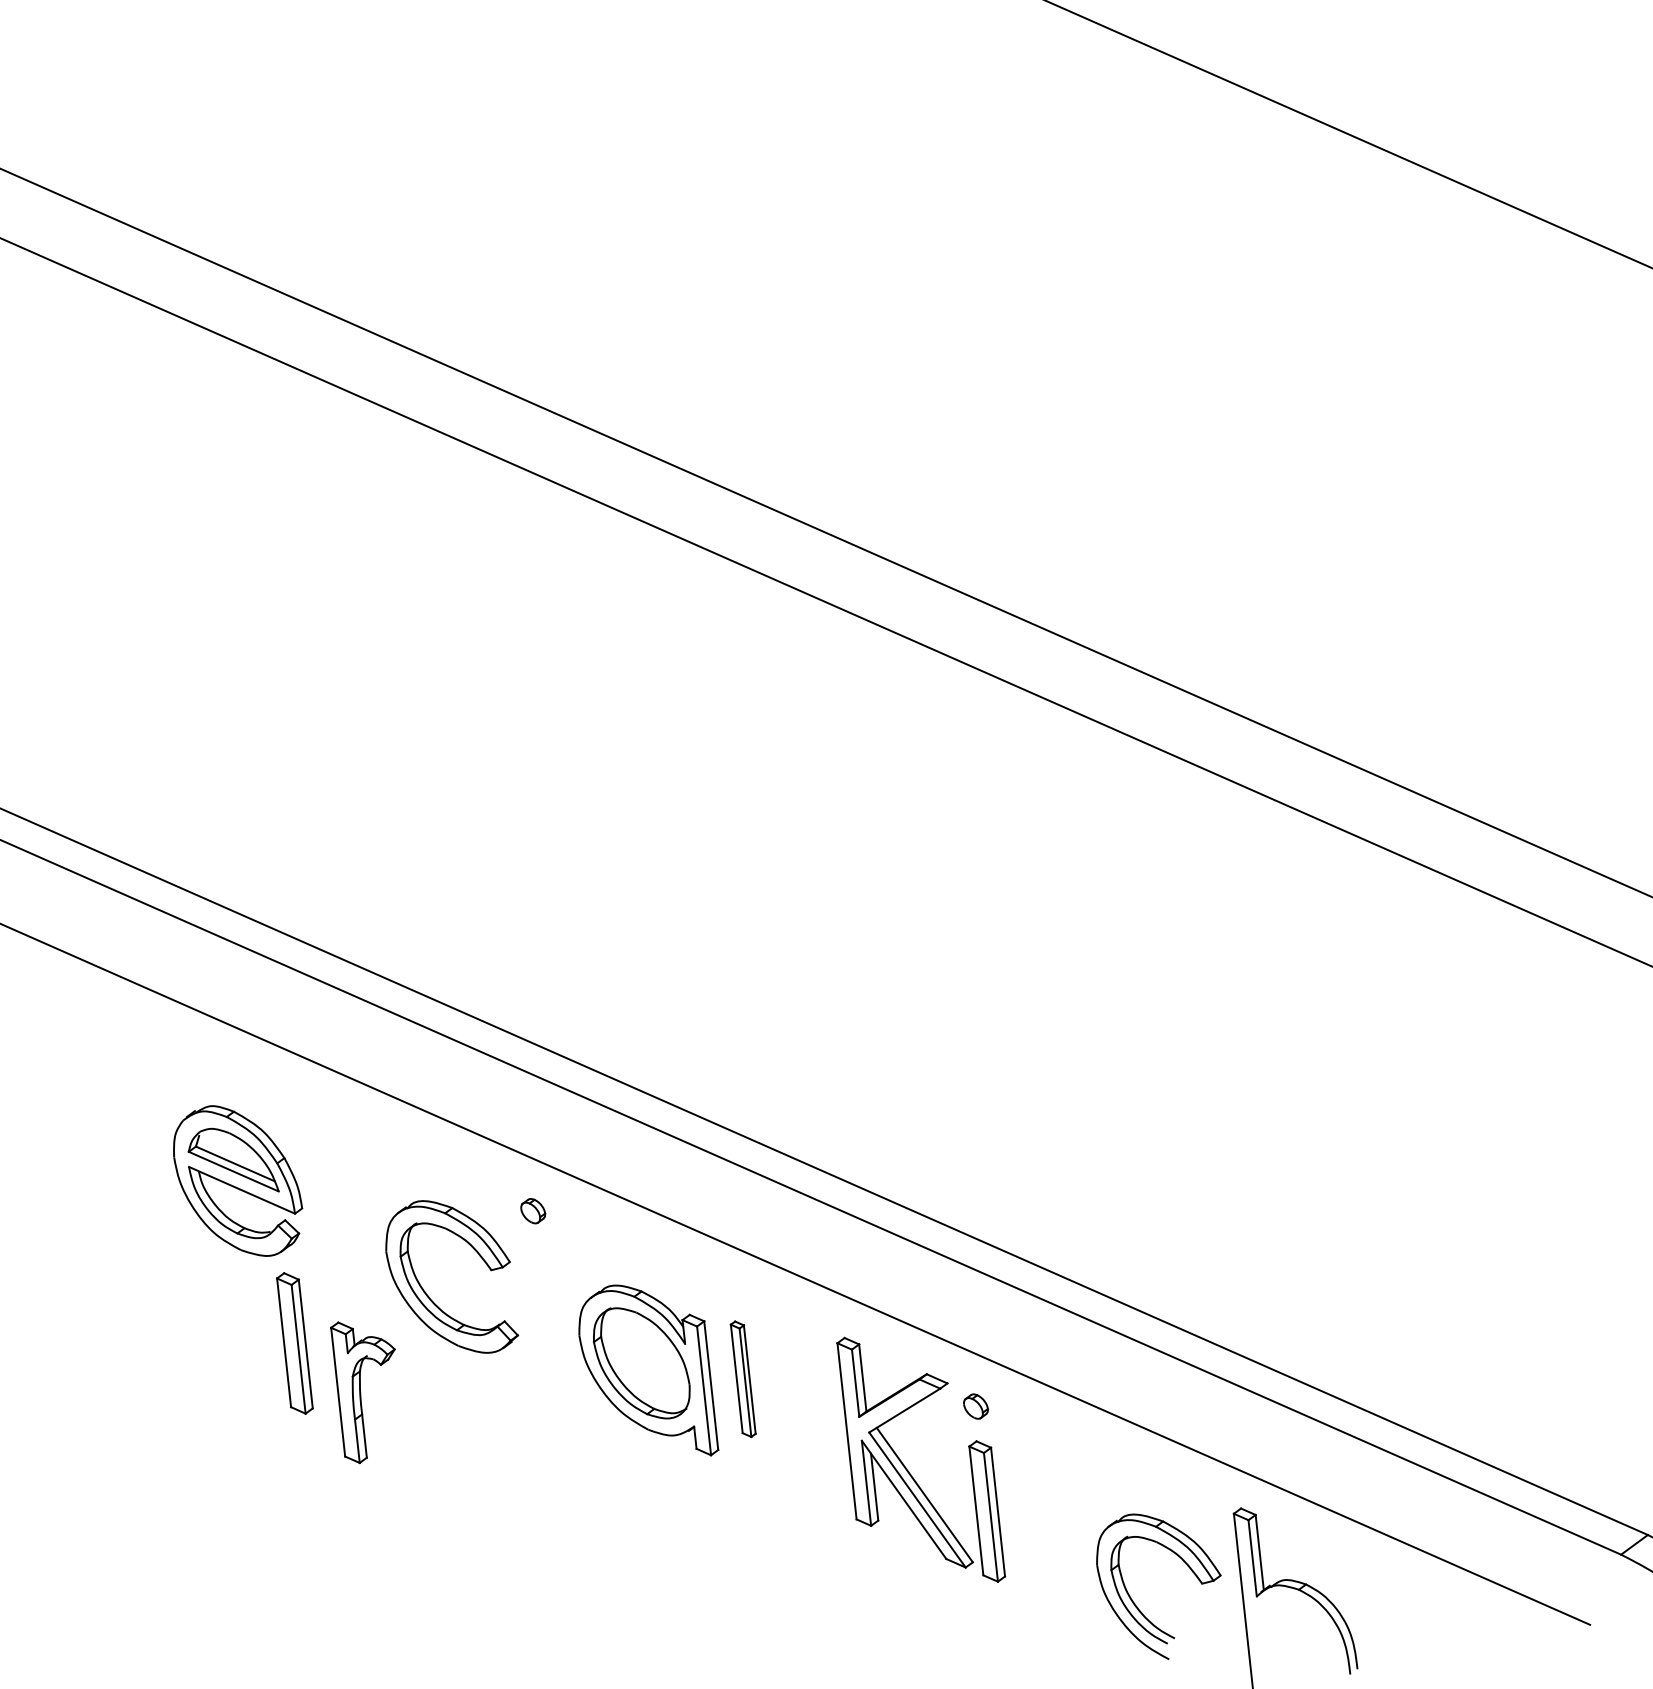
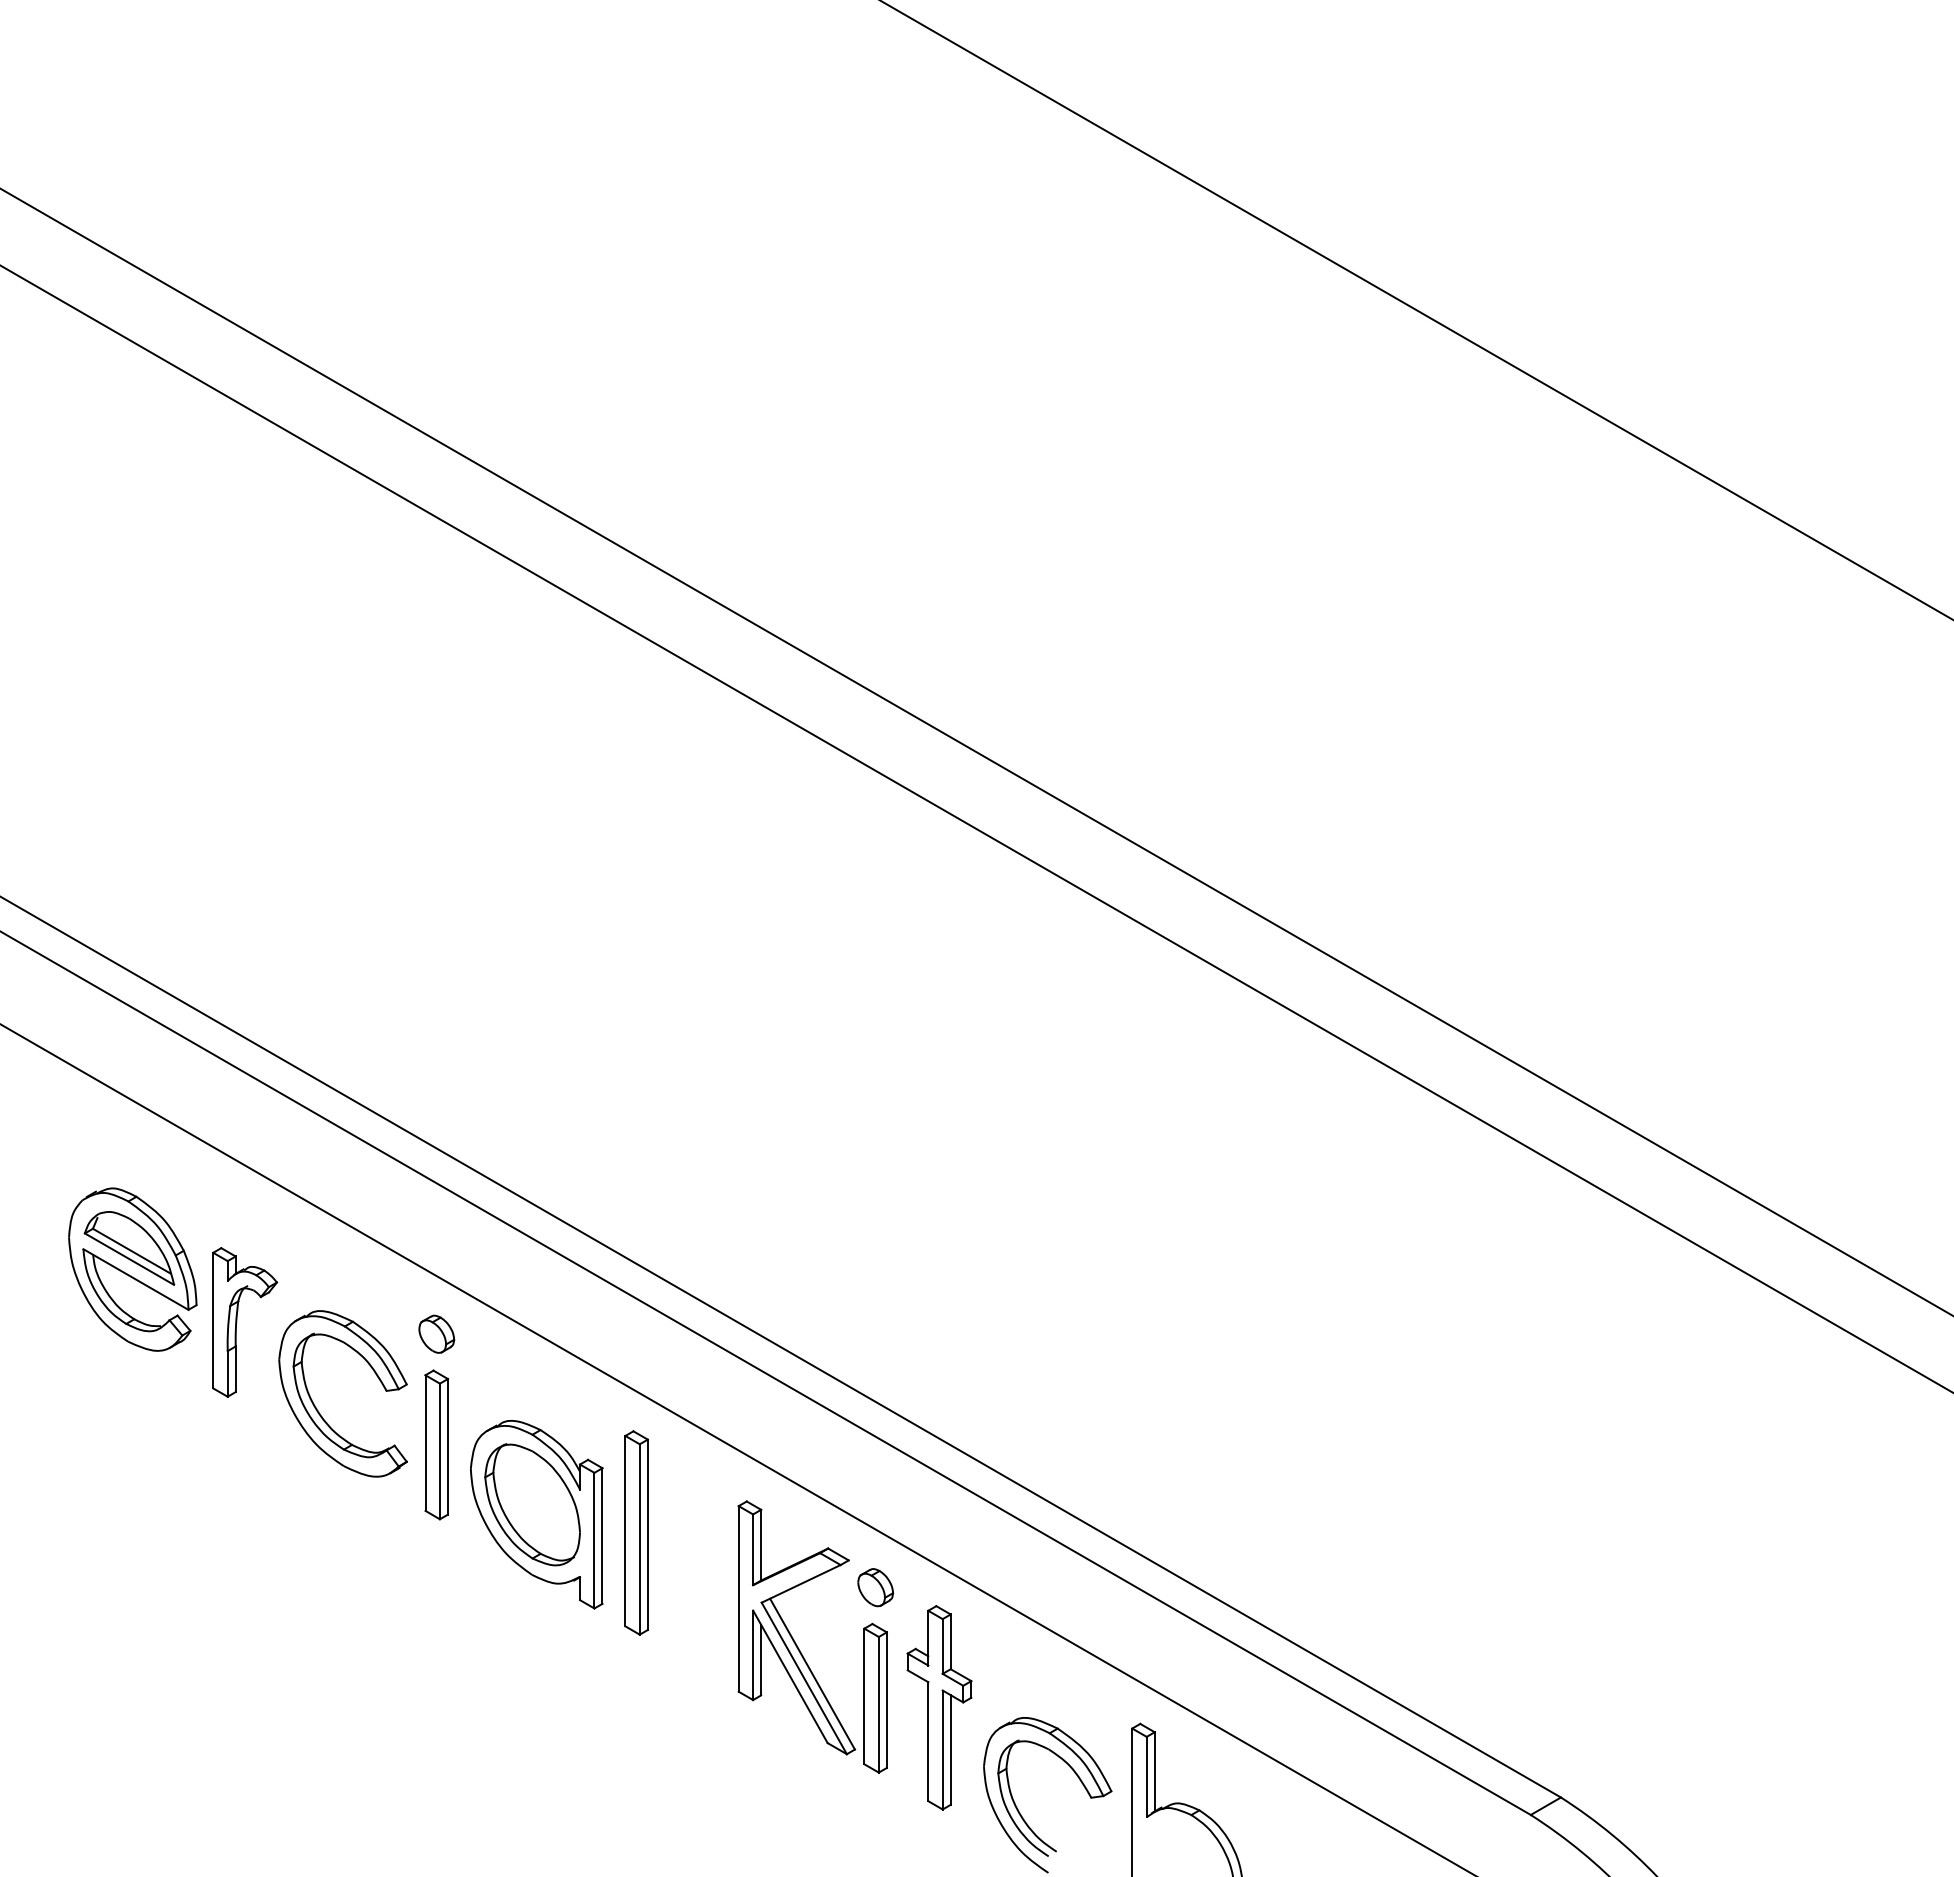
part: (532, 1210) -> (436, 1333), size x1.43
part: (294, 1343) -> (436, 1444), moved
part: (743, 1378) -> (636, 1532), size x1.67
part: (361, 1391) -> (237, 1322), moved
part: (975, 1406) -> (875, 1587), size x1.43
part: (1048, 1513) -> (939, 1707), added

